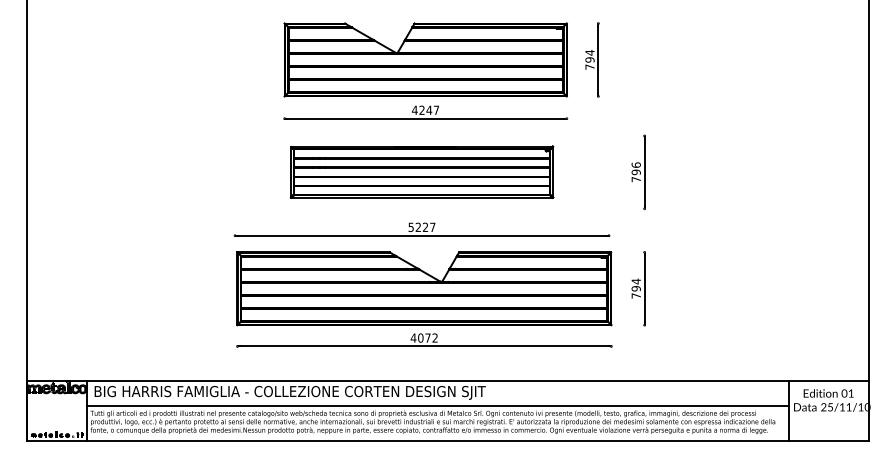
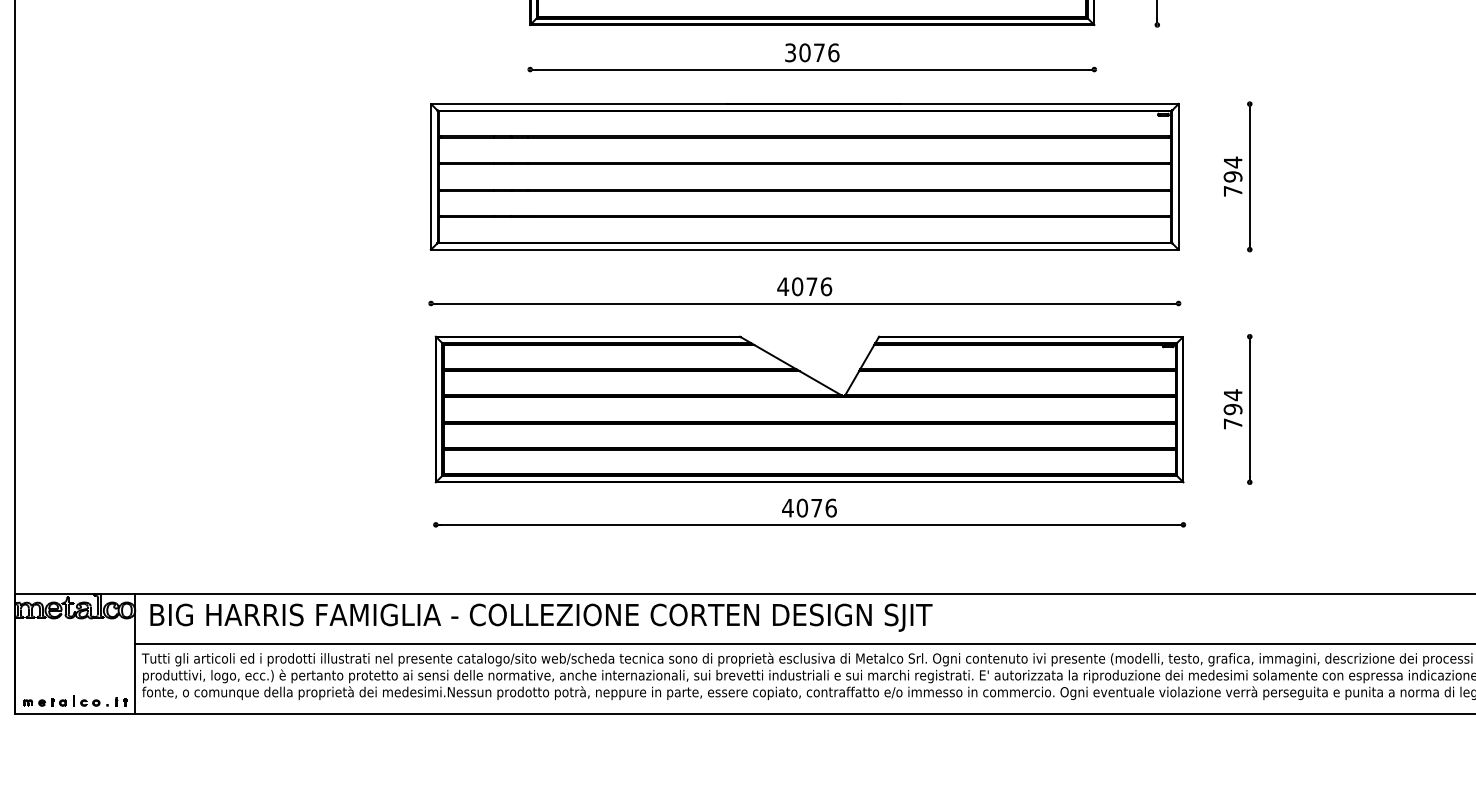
text: (425, 109) -> (811, 51), 4247 -> 3076
text: (635, 165) -> (1231, 163), 796 -> 794
part: (421, 171) -> (803, 175), size x1.43
text: (421, 227) -> (803, 287), 5227 -> 4076
text: (434, 337) -> (829, 506), 4072 -> 4076

